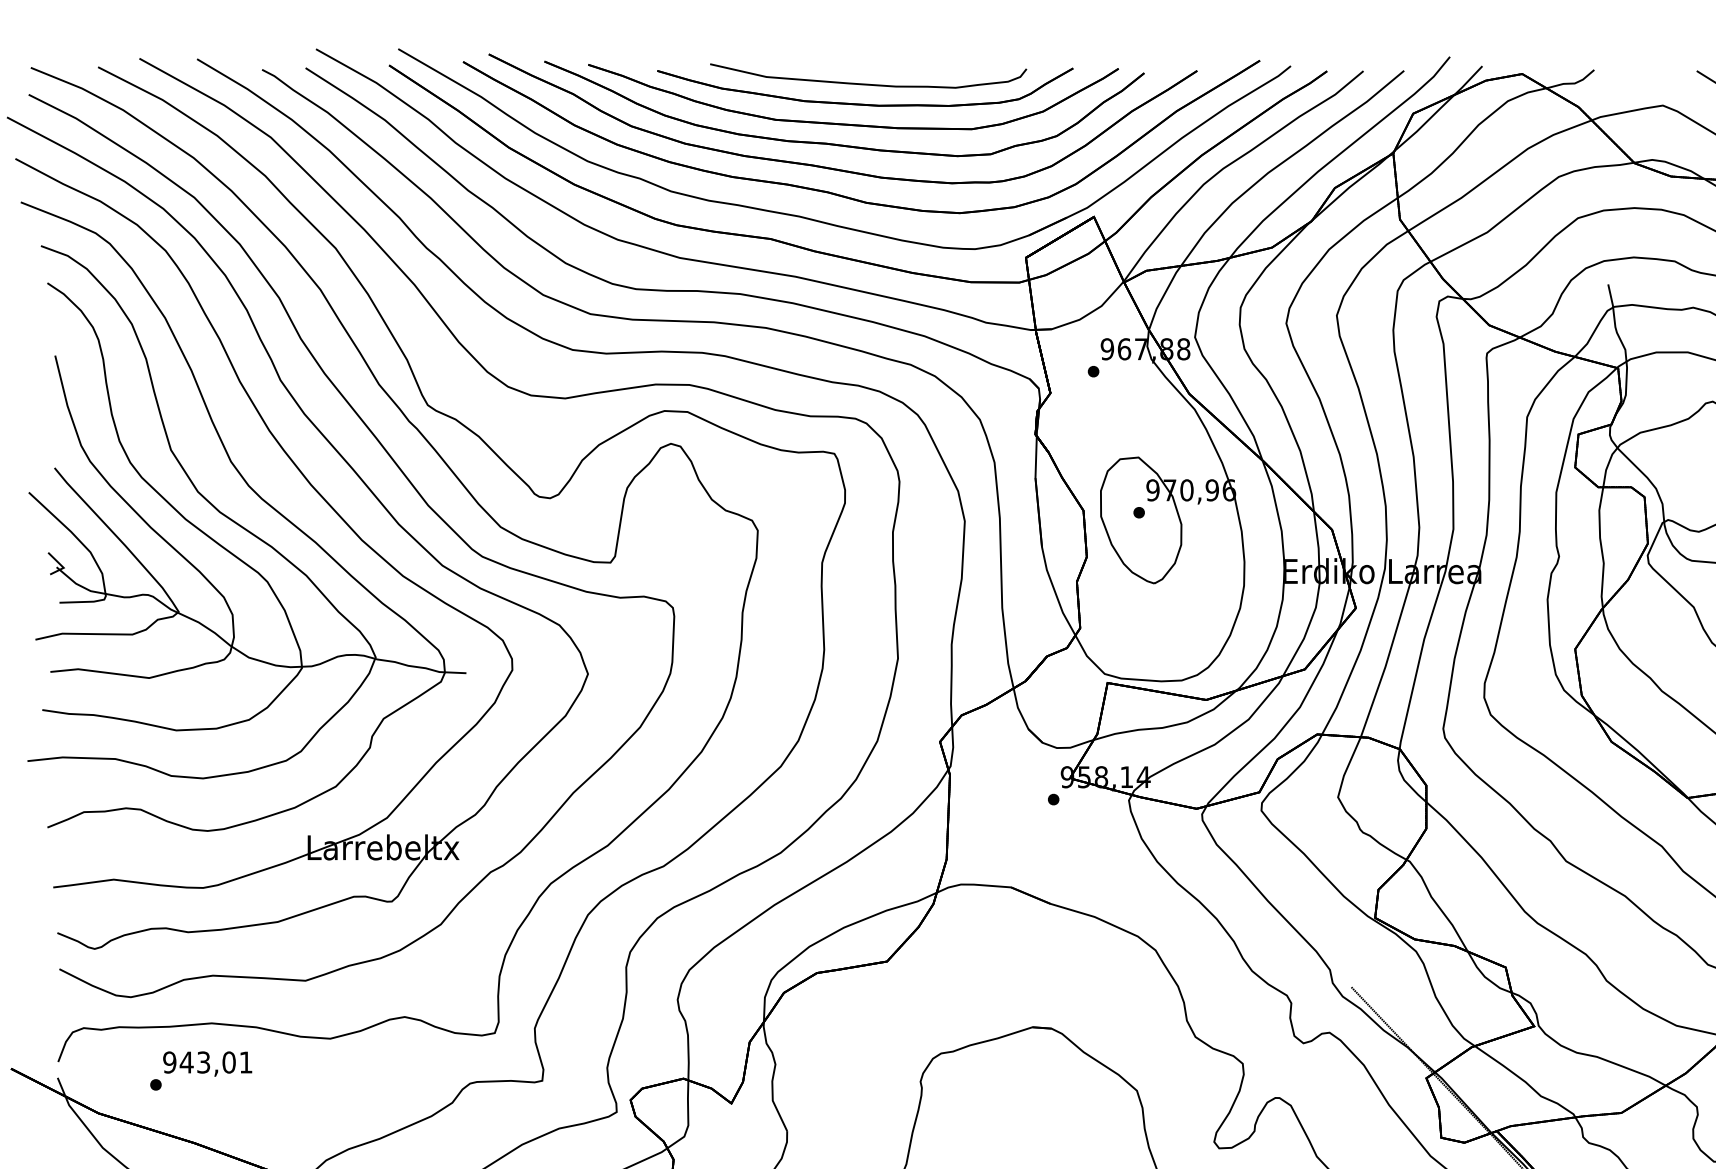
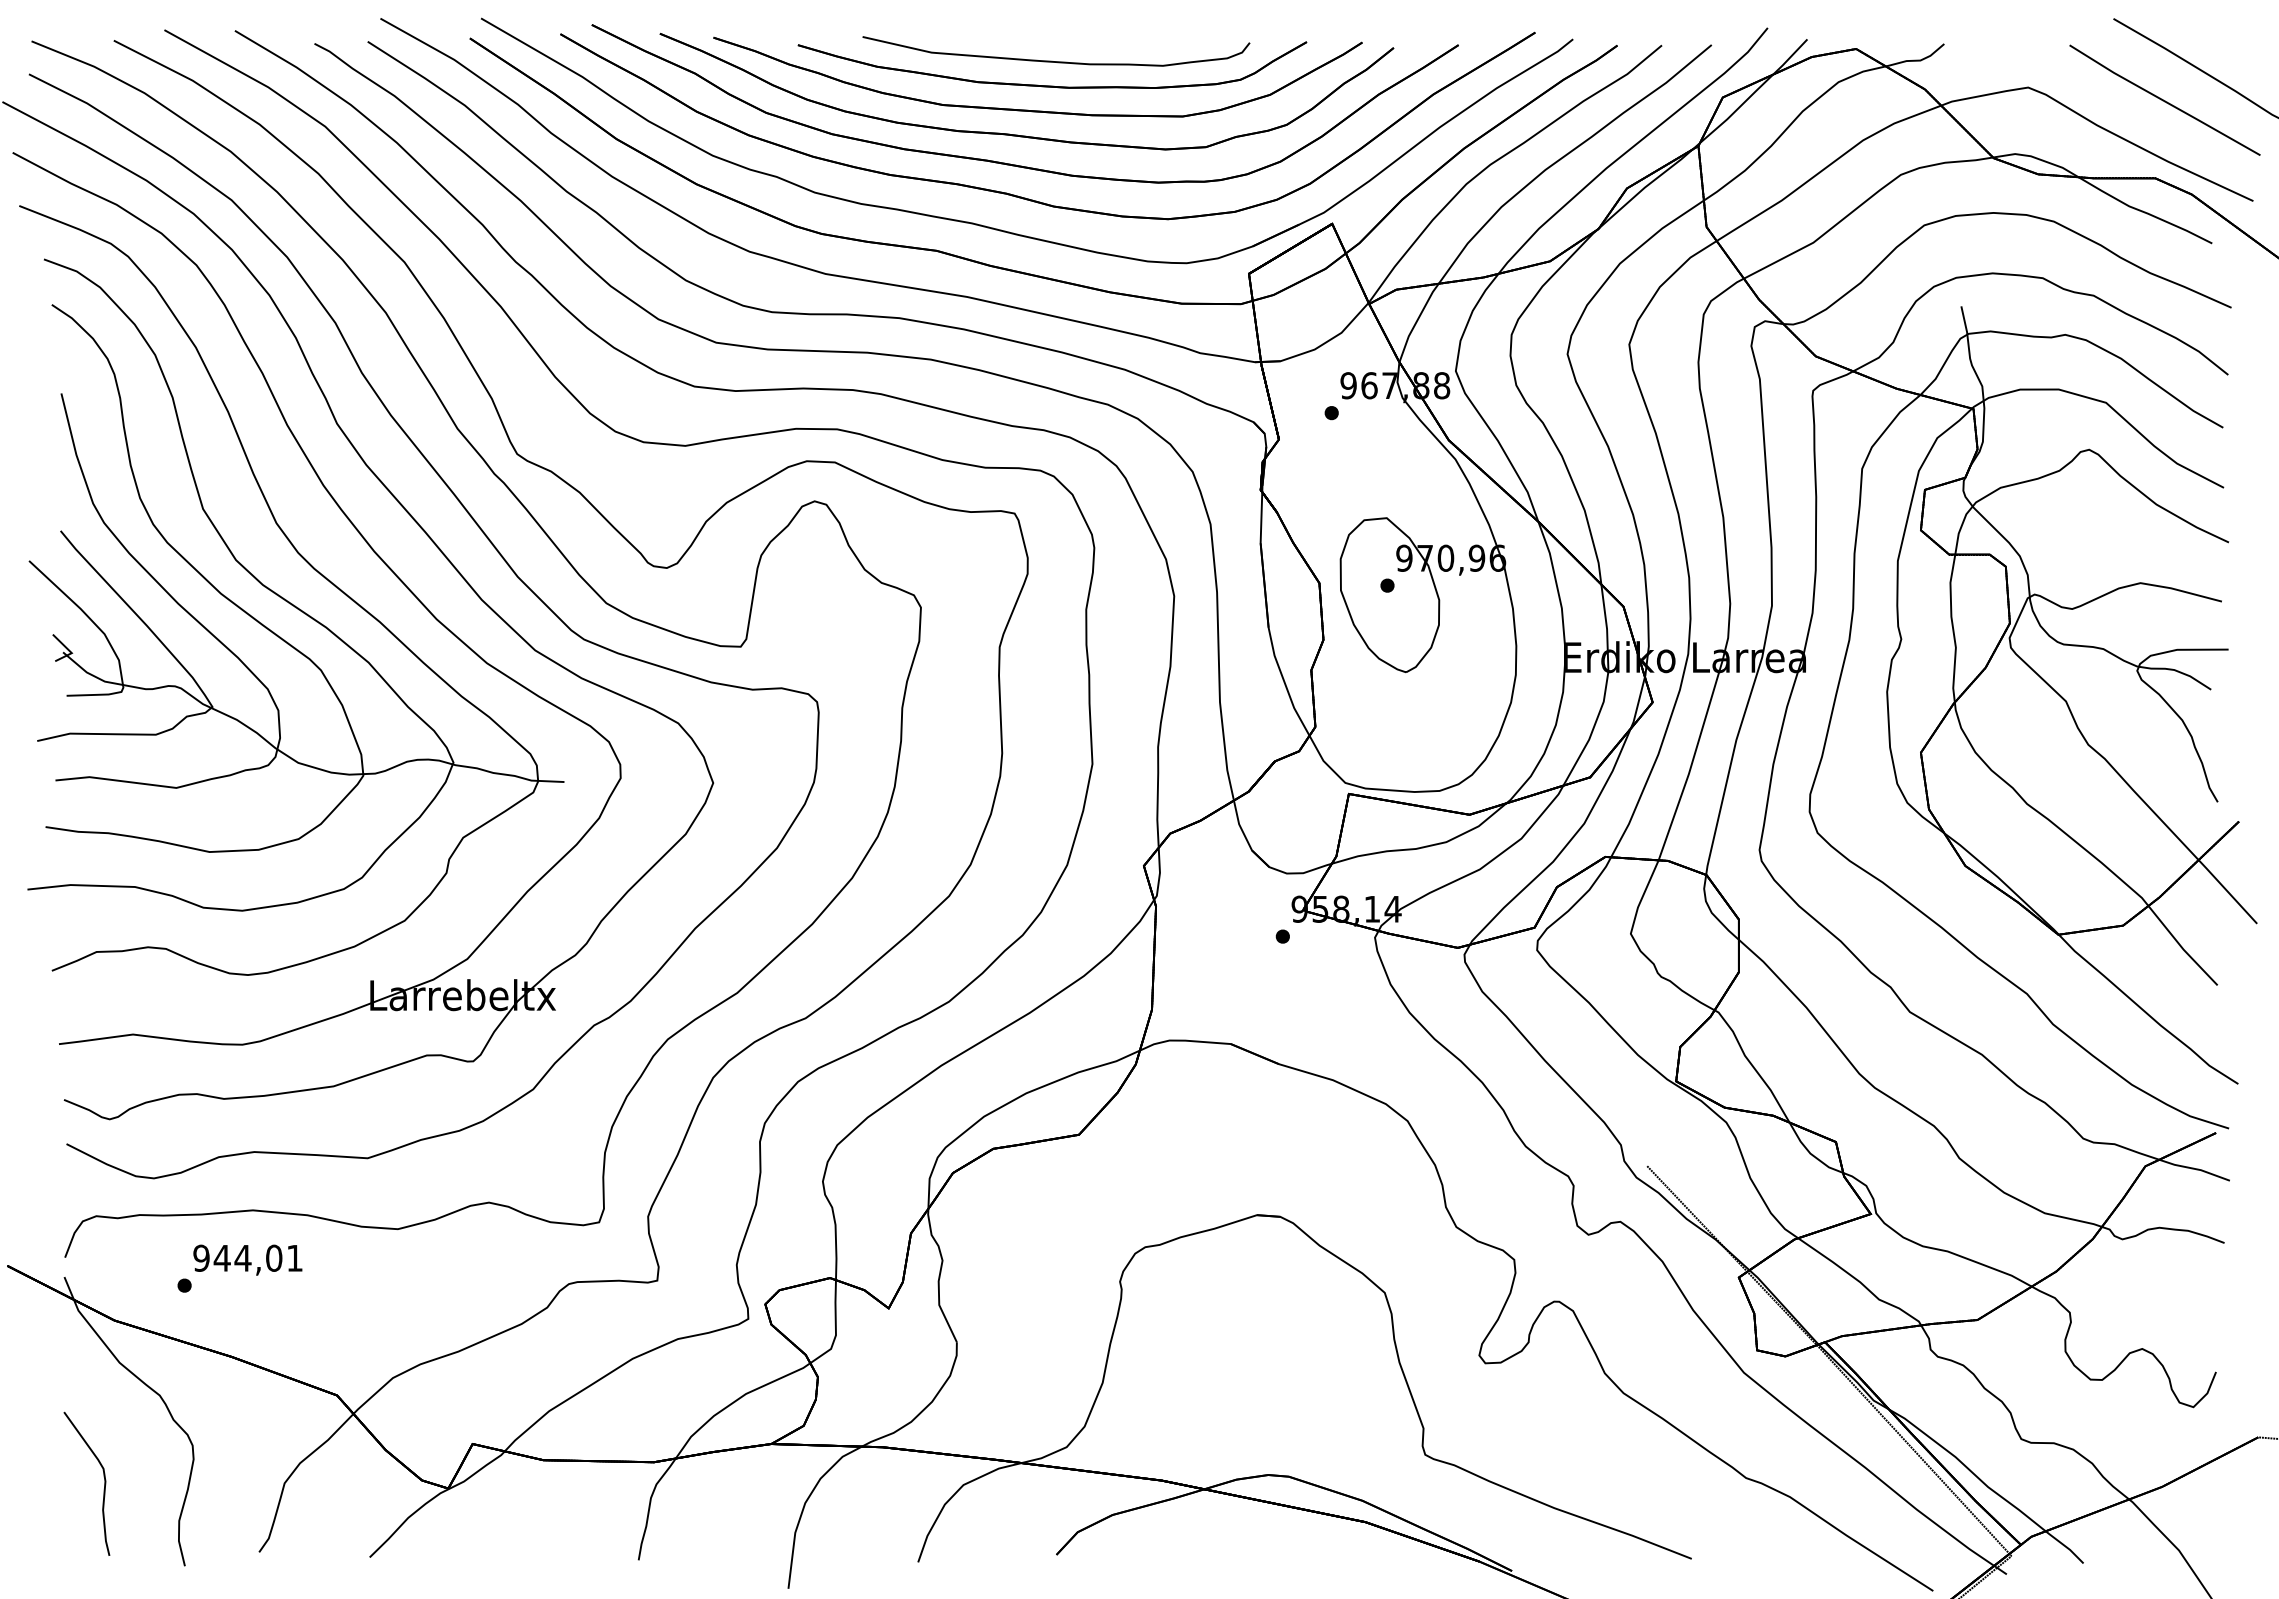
text: (203, 1061) -> (242, 1257), 943,01 -> 944,01

